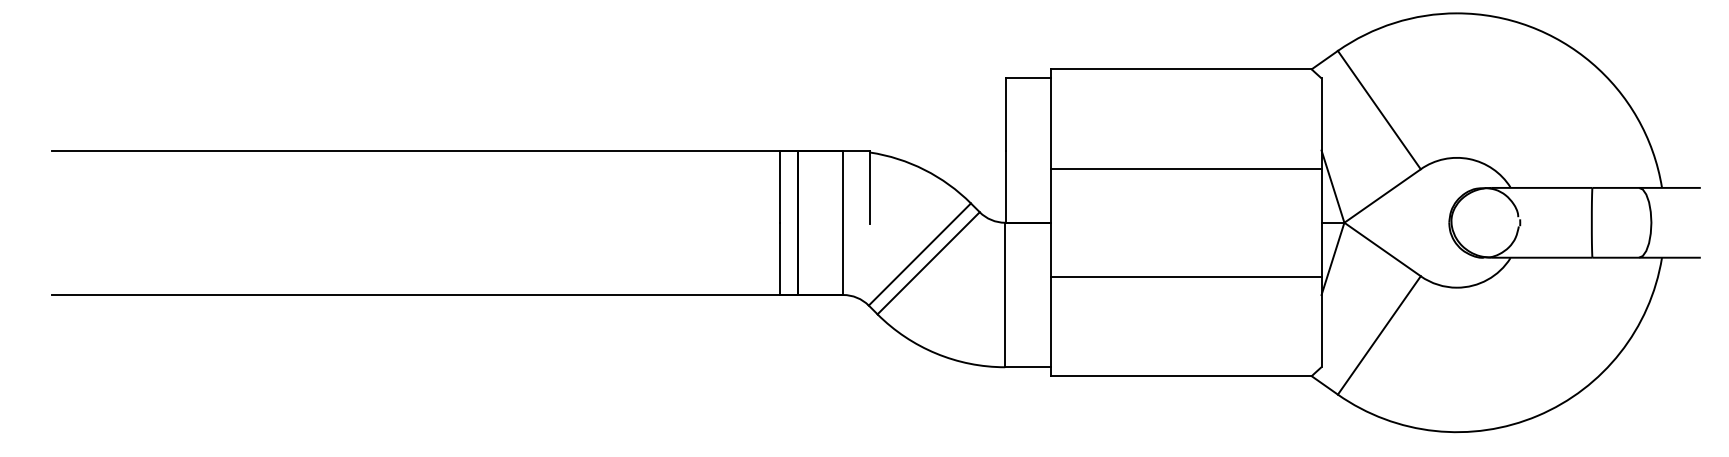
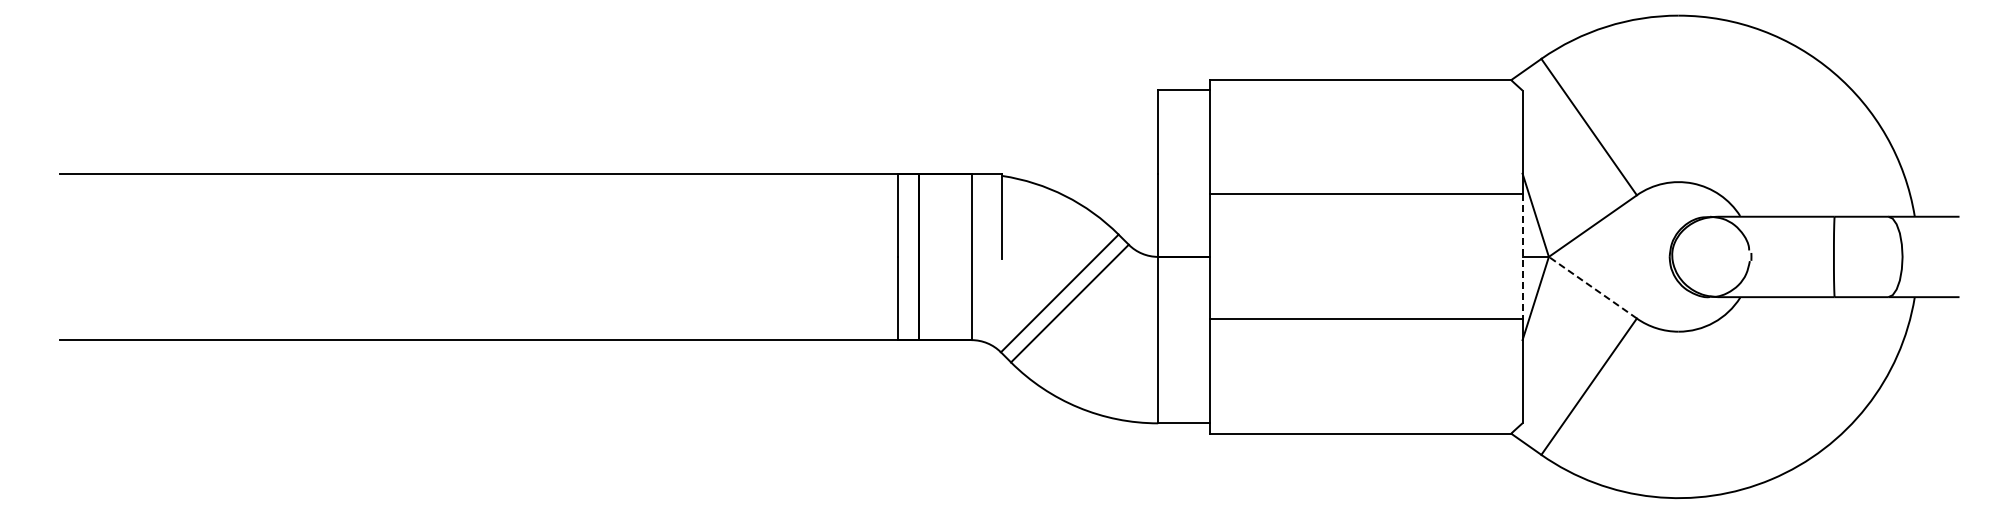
line: (1321, 223) -> (1522, 257), solid -> dashed
line: (1382, 249) -> (1592, 287), solid -> dashed

